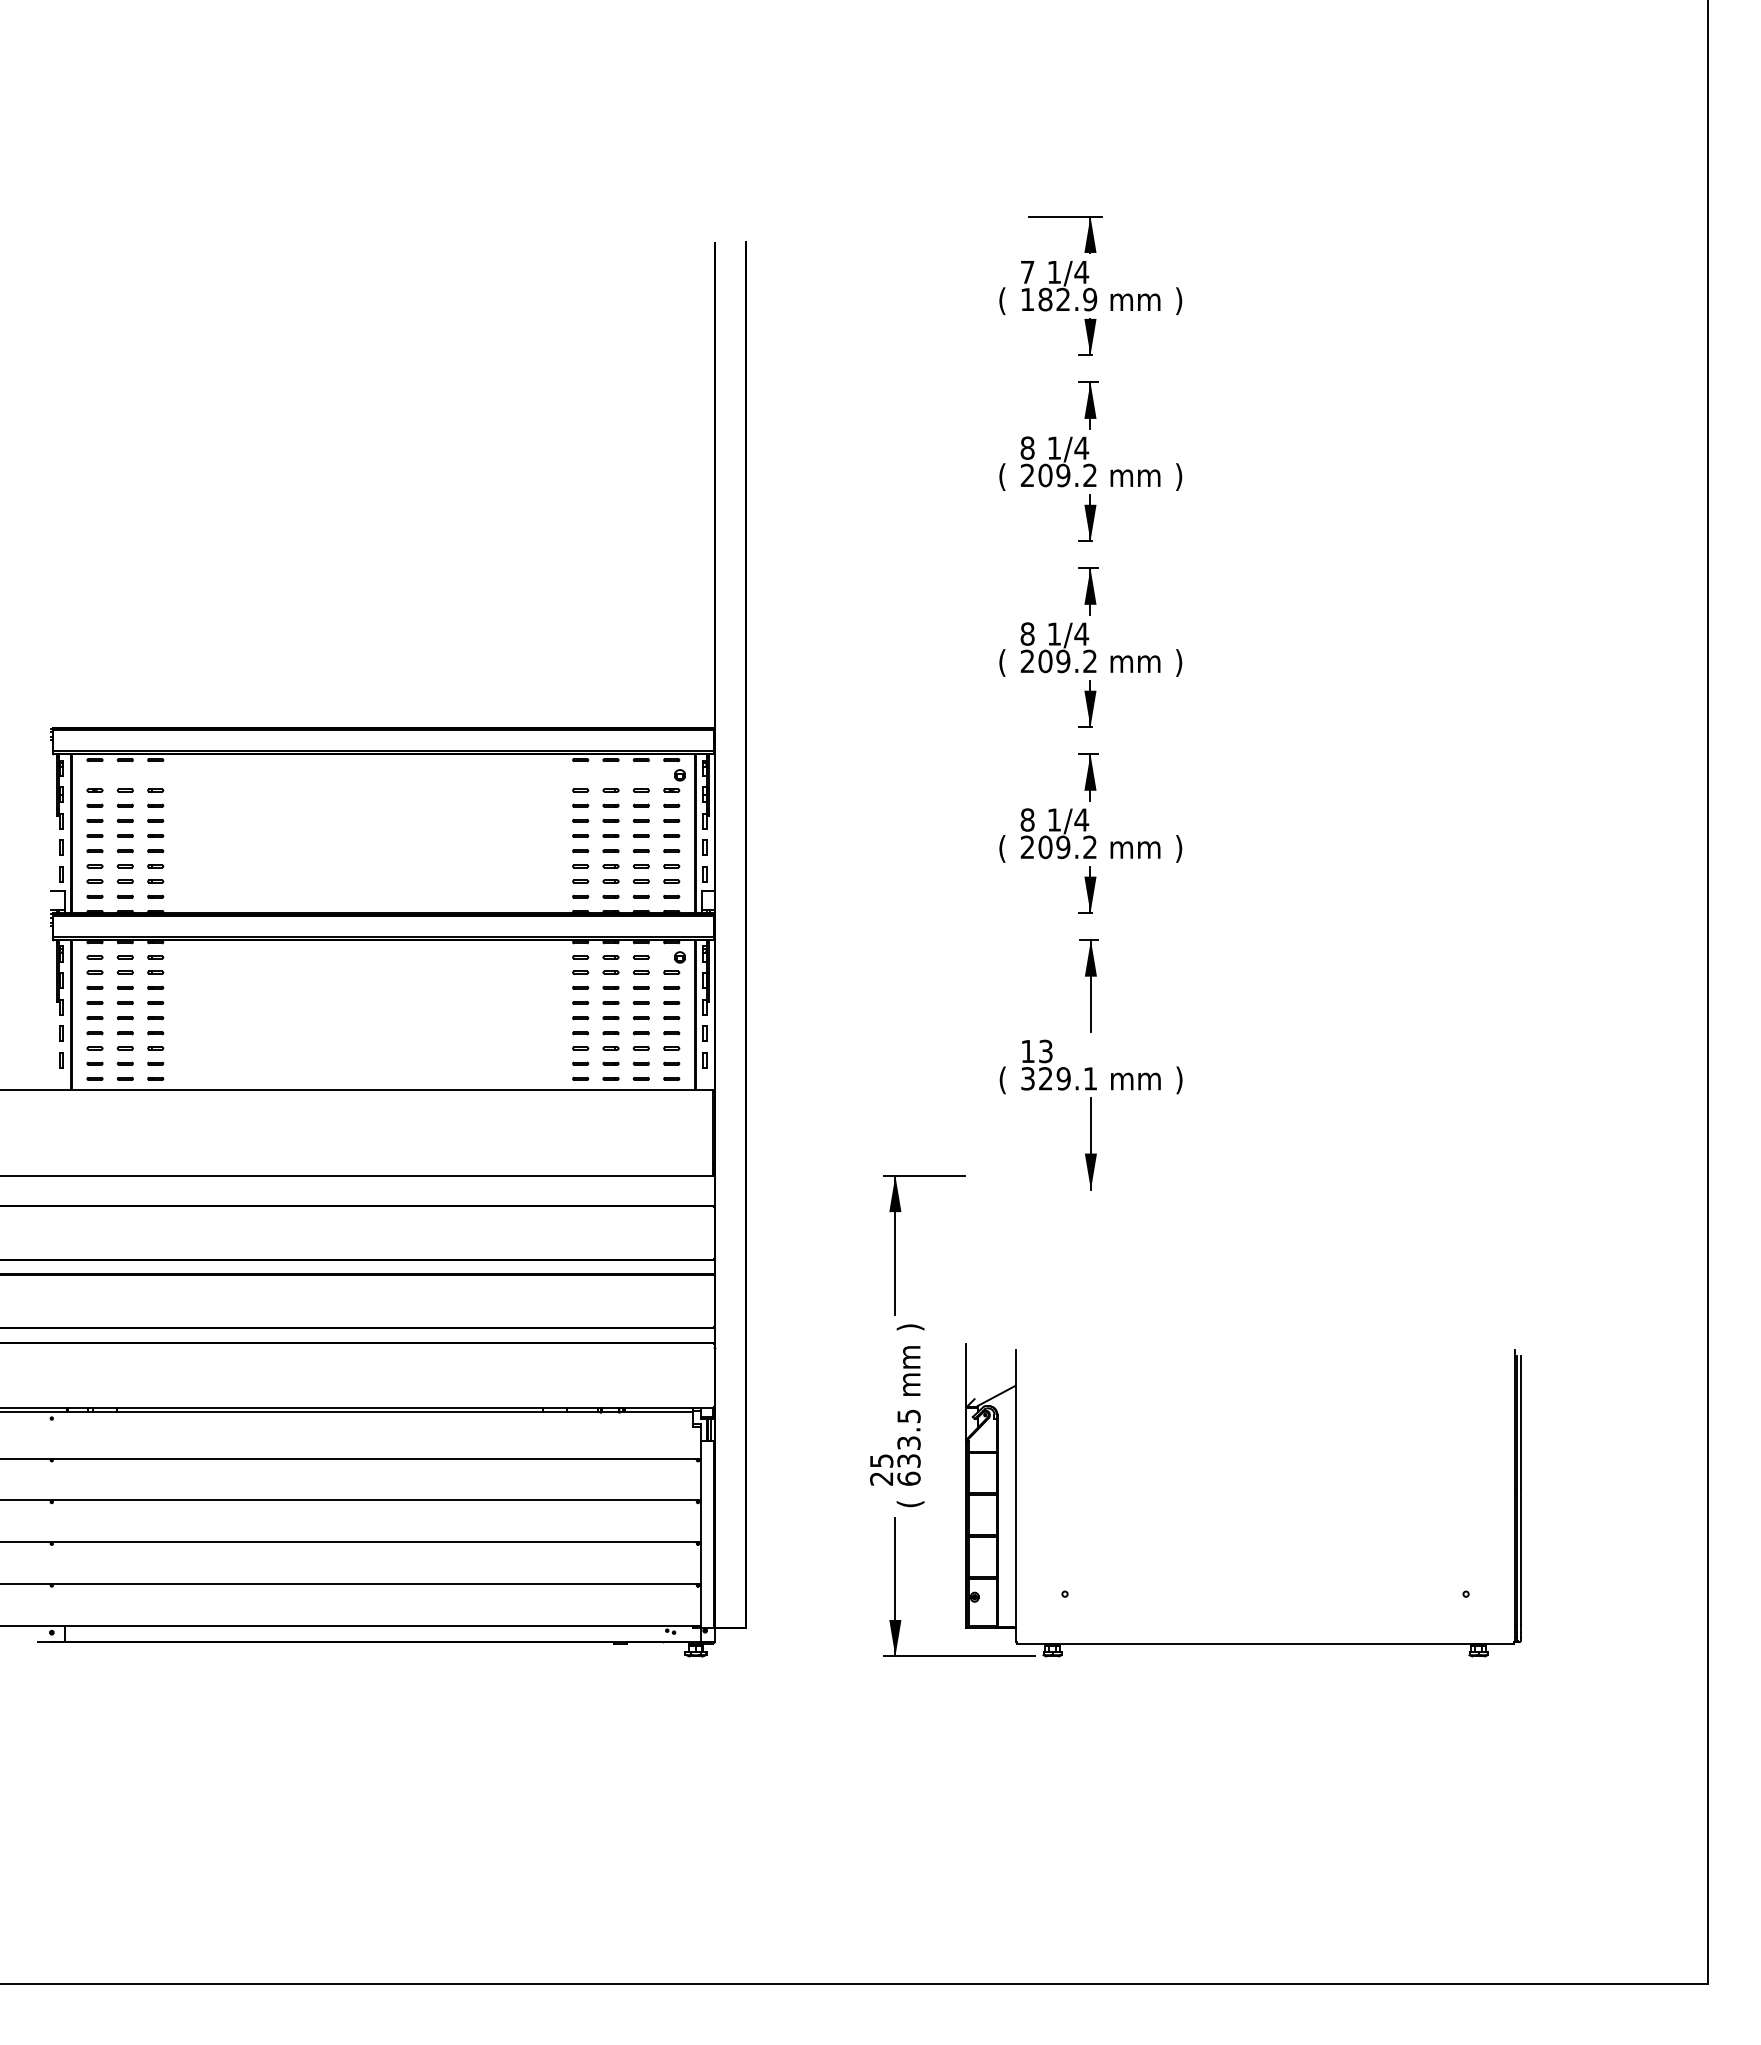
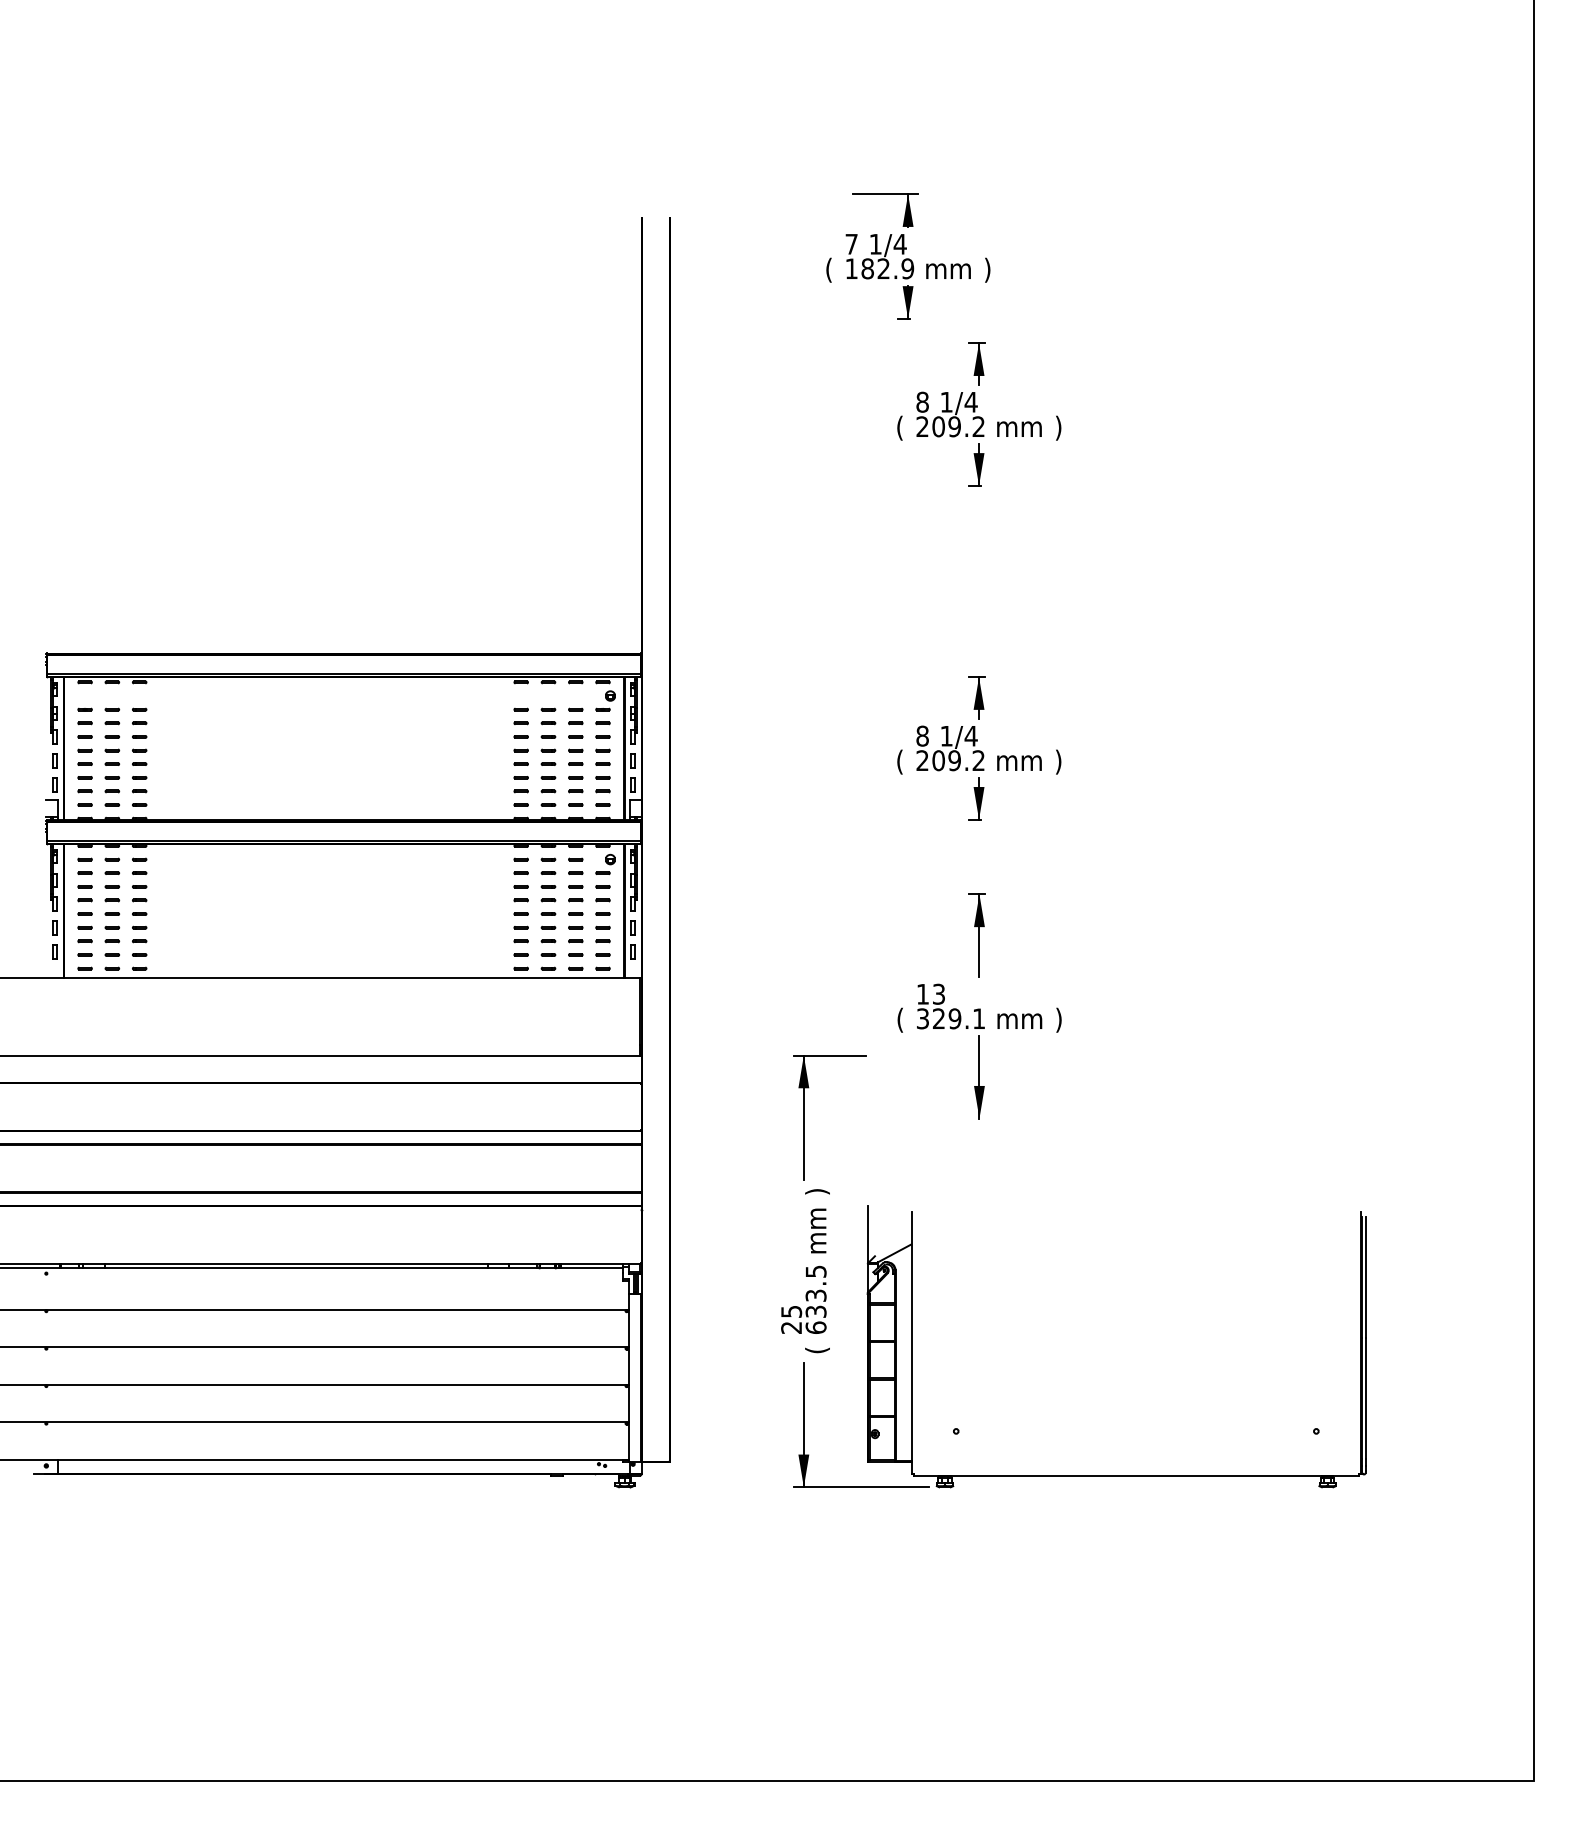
part: (1090, 285) -> (908, 256), moved
part: (1090, 647) -> (979, 581), removed
part: (1090, 1064) -> (979, 1006), moved

